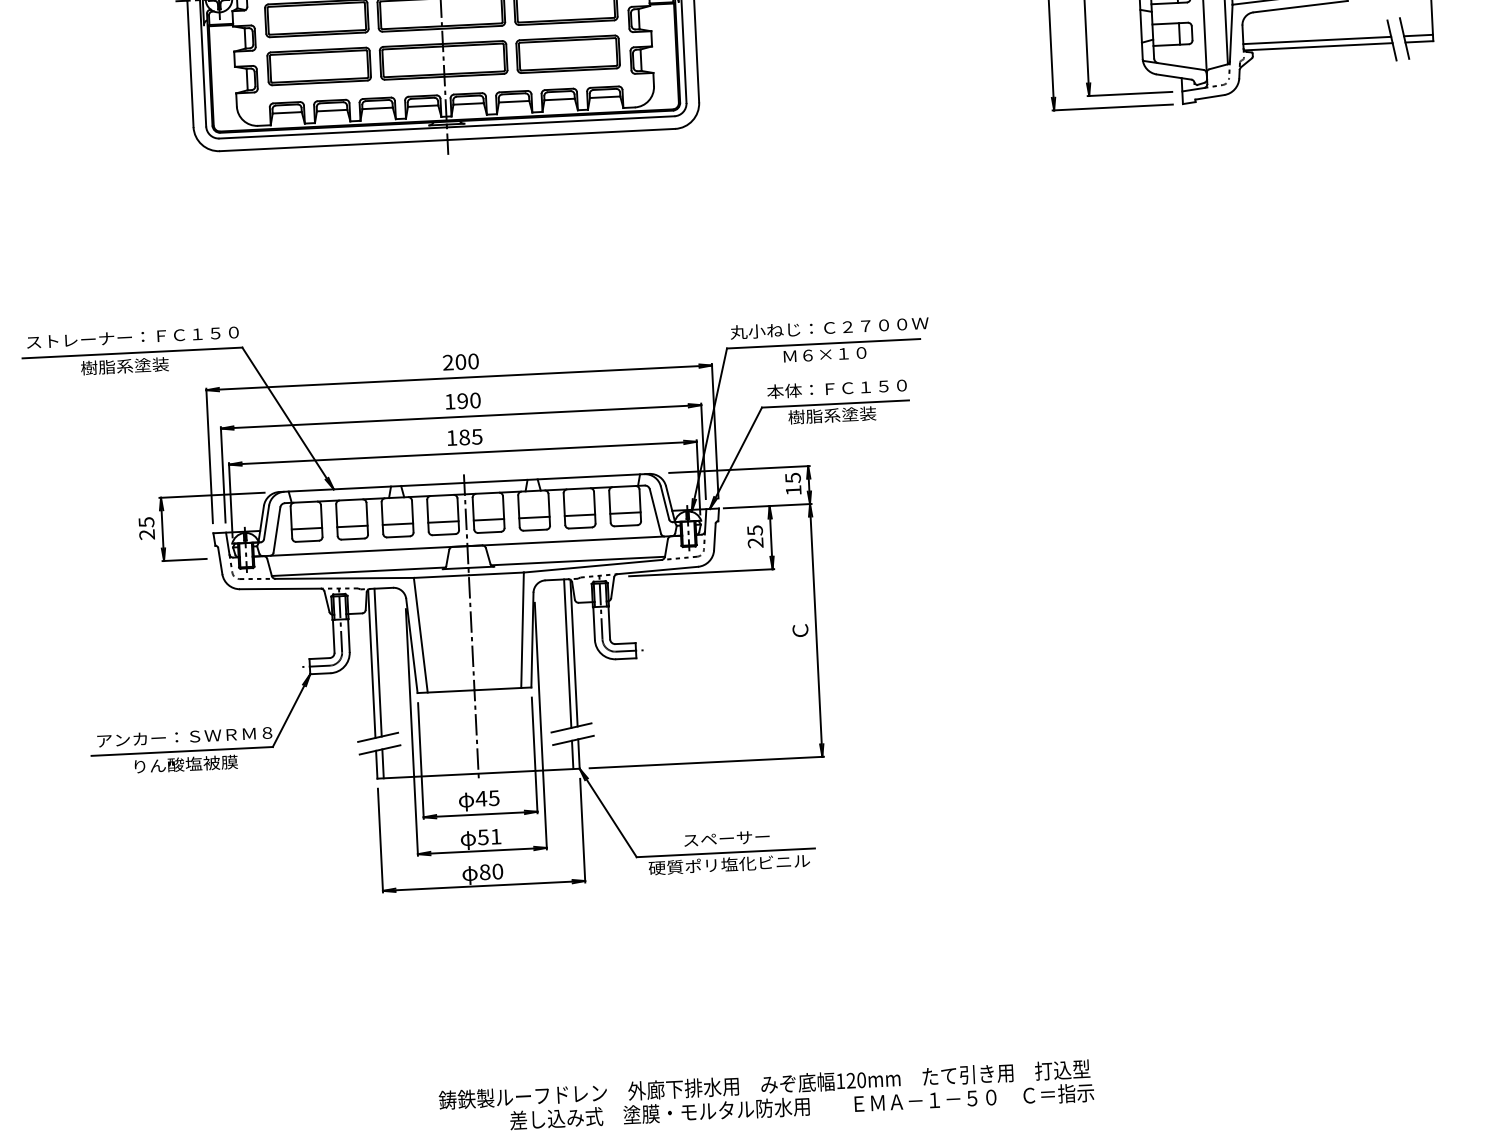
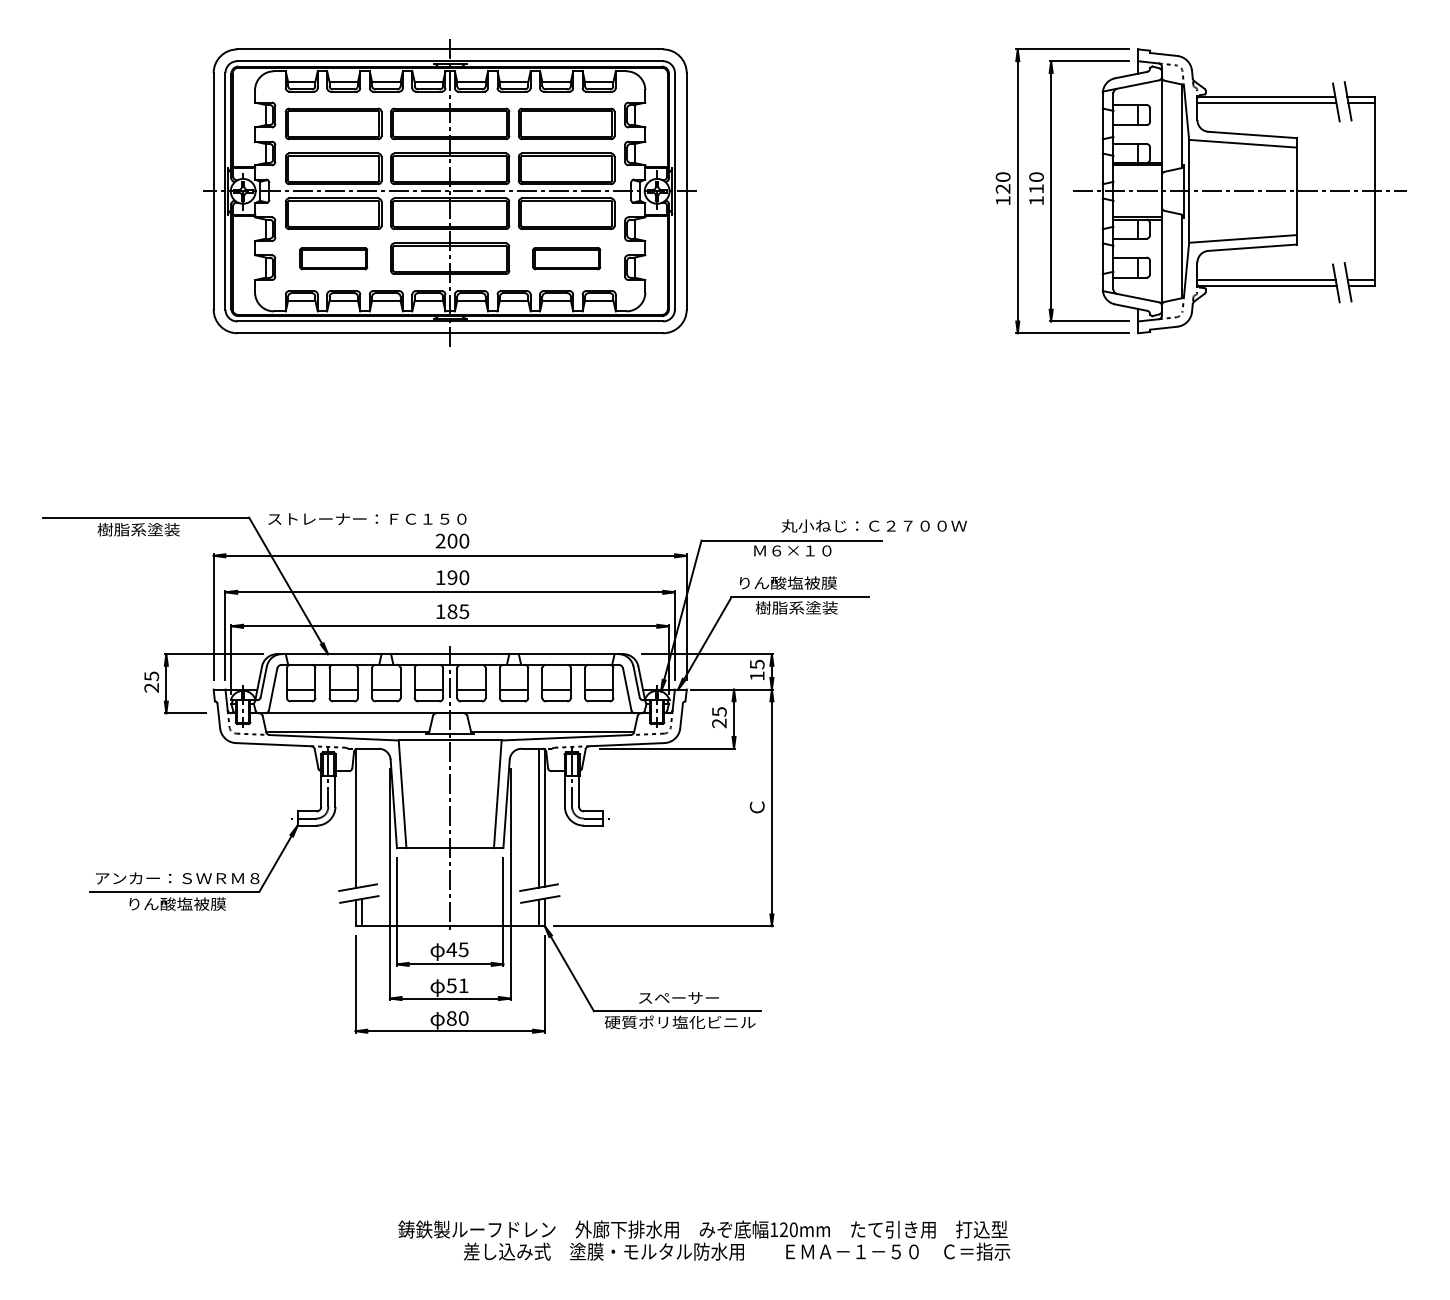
part: (567, 54) -> (566, 258), size x0.7
part: (318, 66) -> (333, 258), size x0.7
text: (828, 327) -> (873, 525), moved
text: (132, 336) -> (367, 518), moved
text: (837, 387) -> (802, 582), 本体：ＦＣ１５０ -> りん酸塩被膜
line: (378, 662) -> (361, 817), removed

